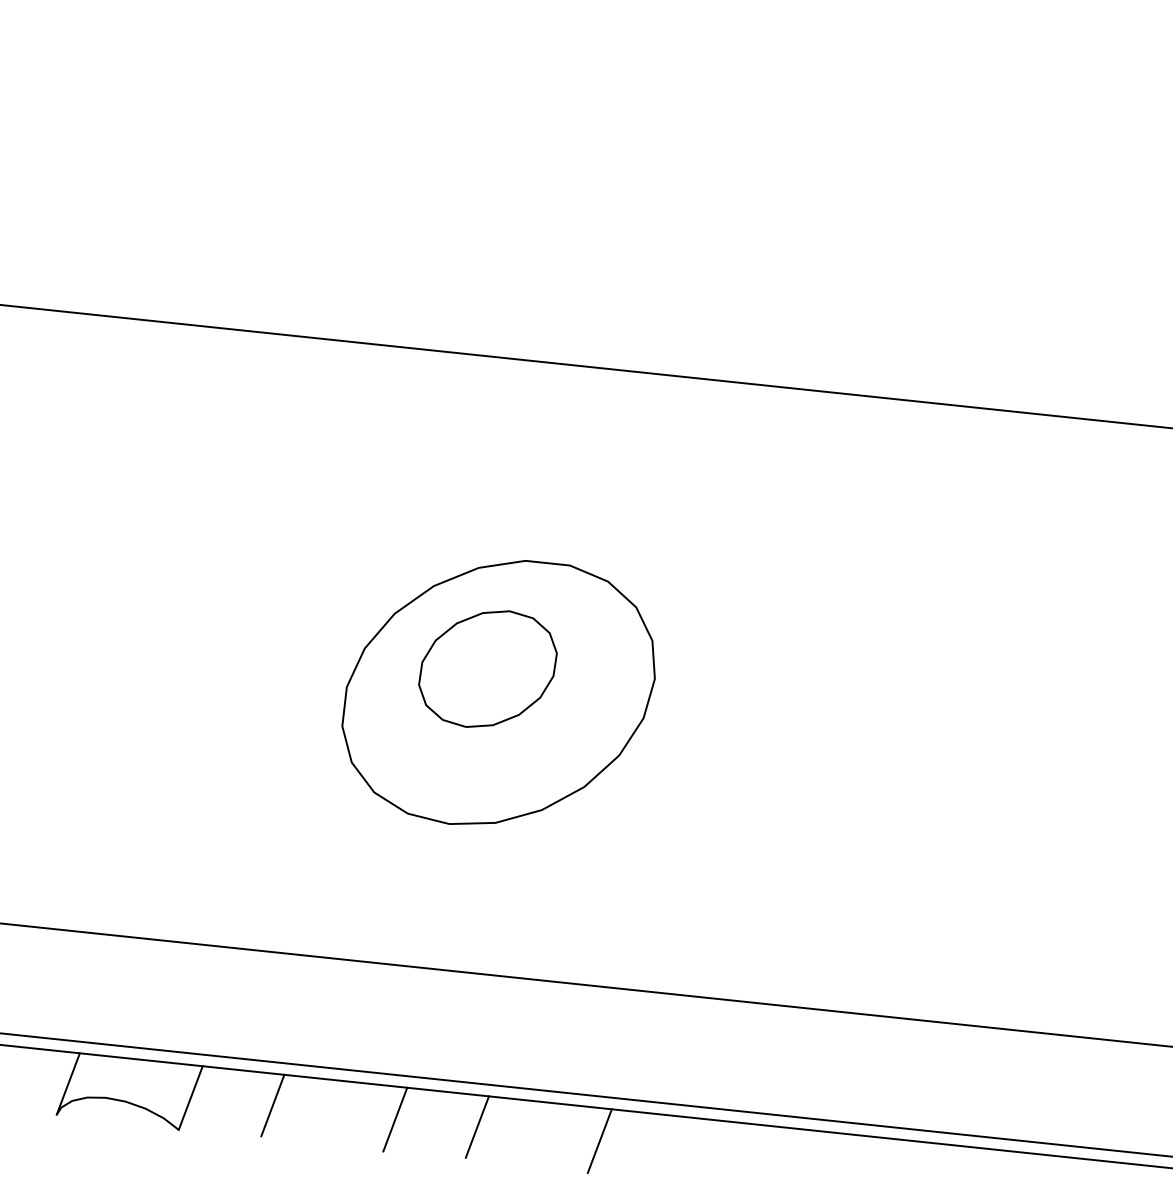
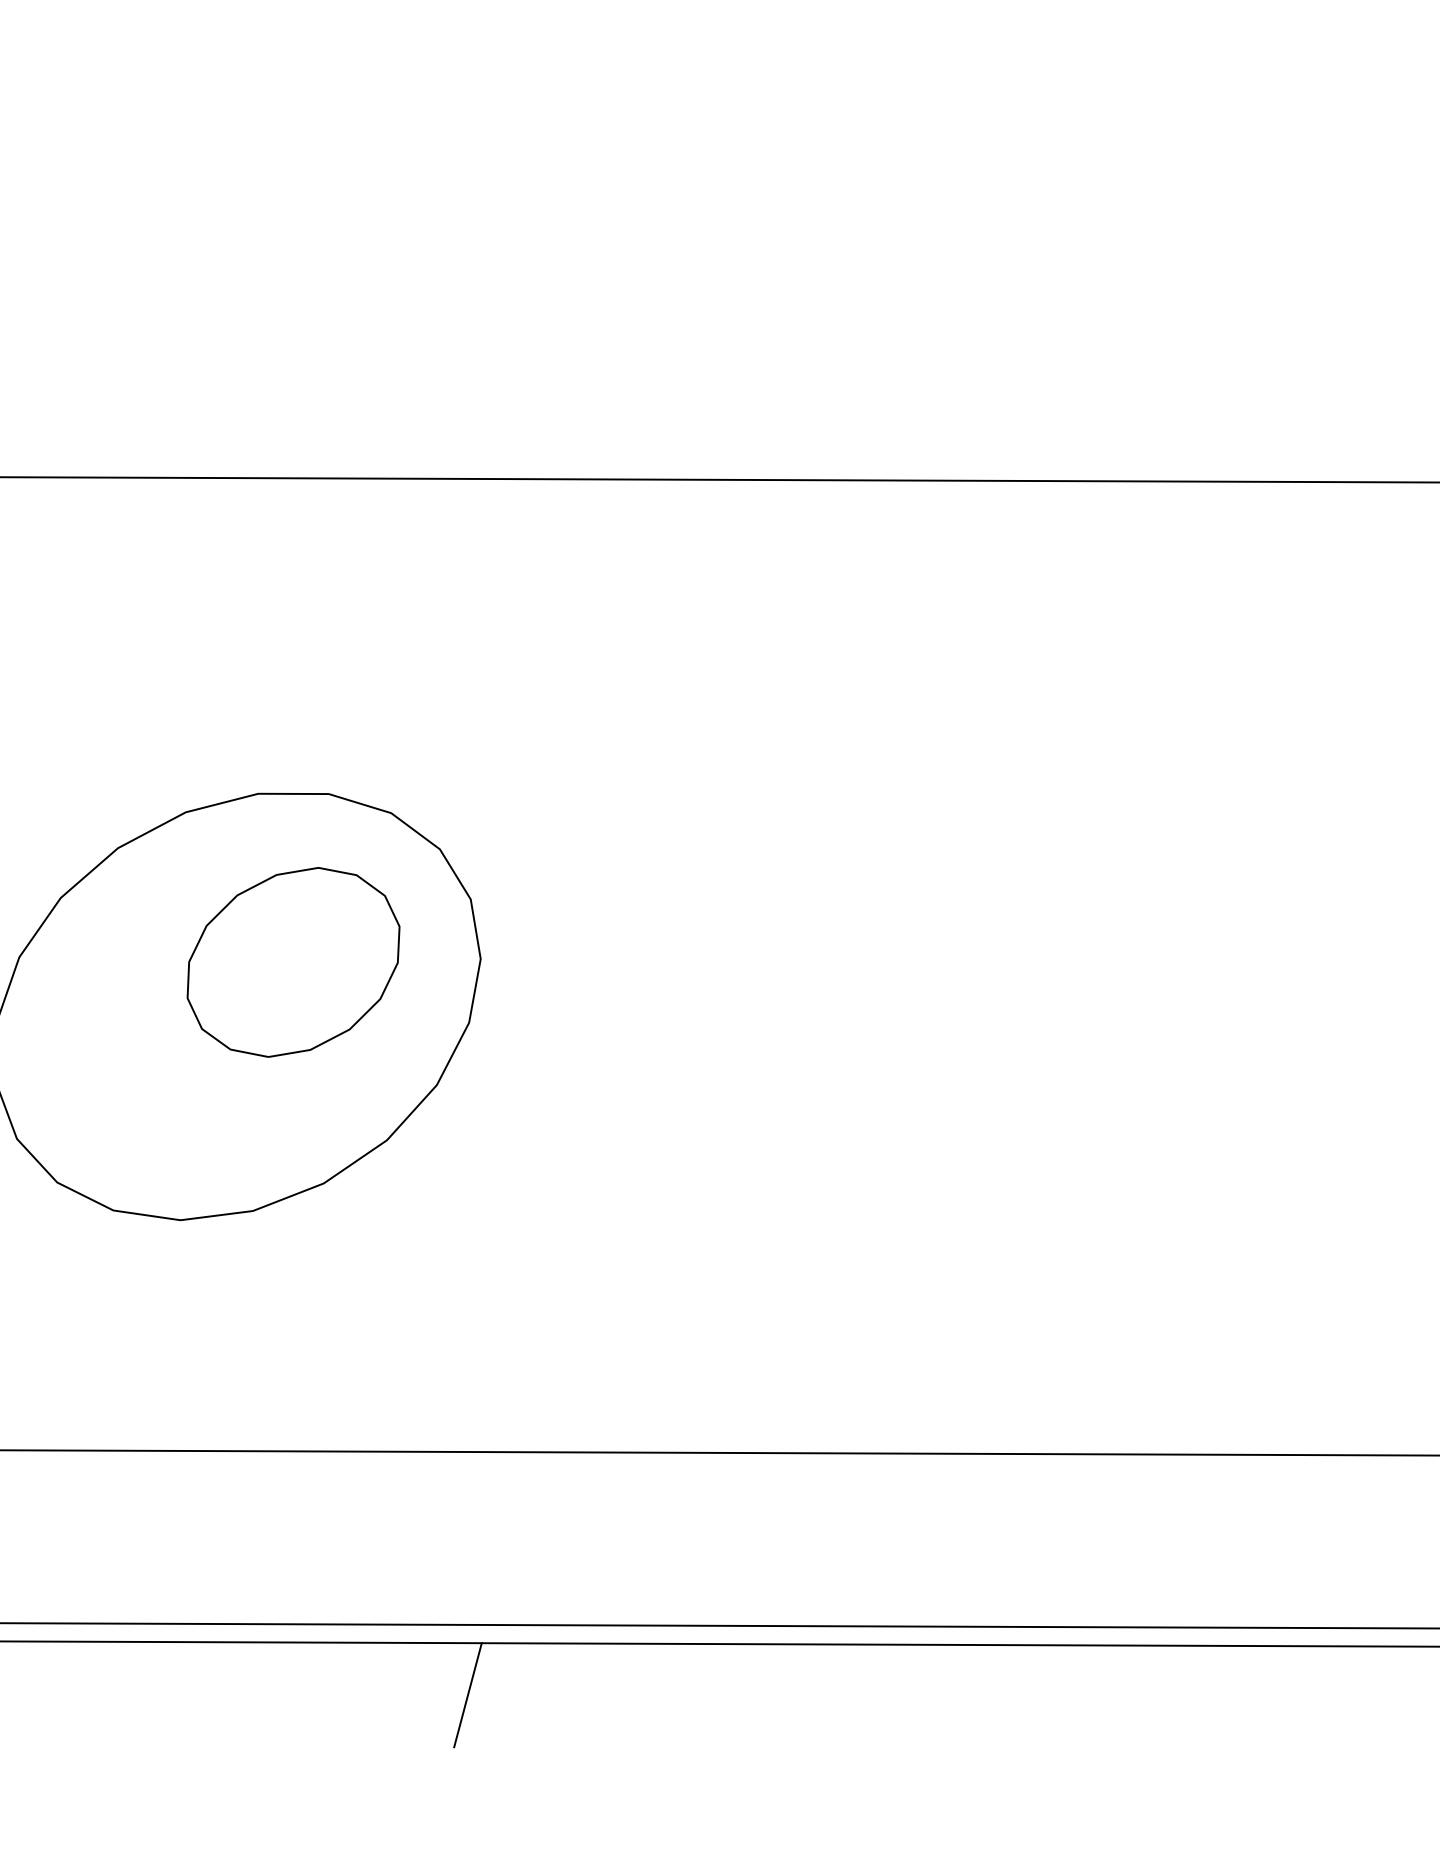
part: (487, 668) -> (292, 961), moved
line: (395, 1119) -> (142, 1693), removed
line: (476, 1126) -> (271, 1691), removed

